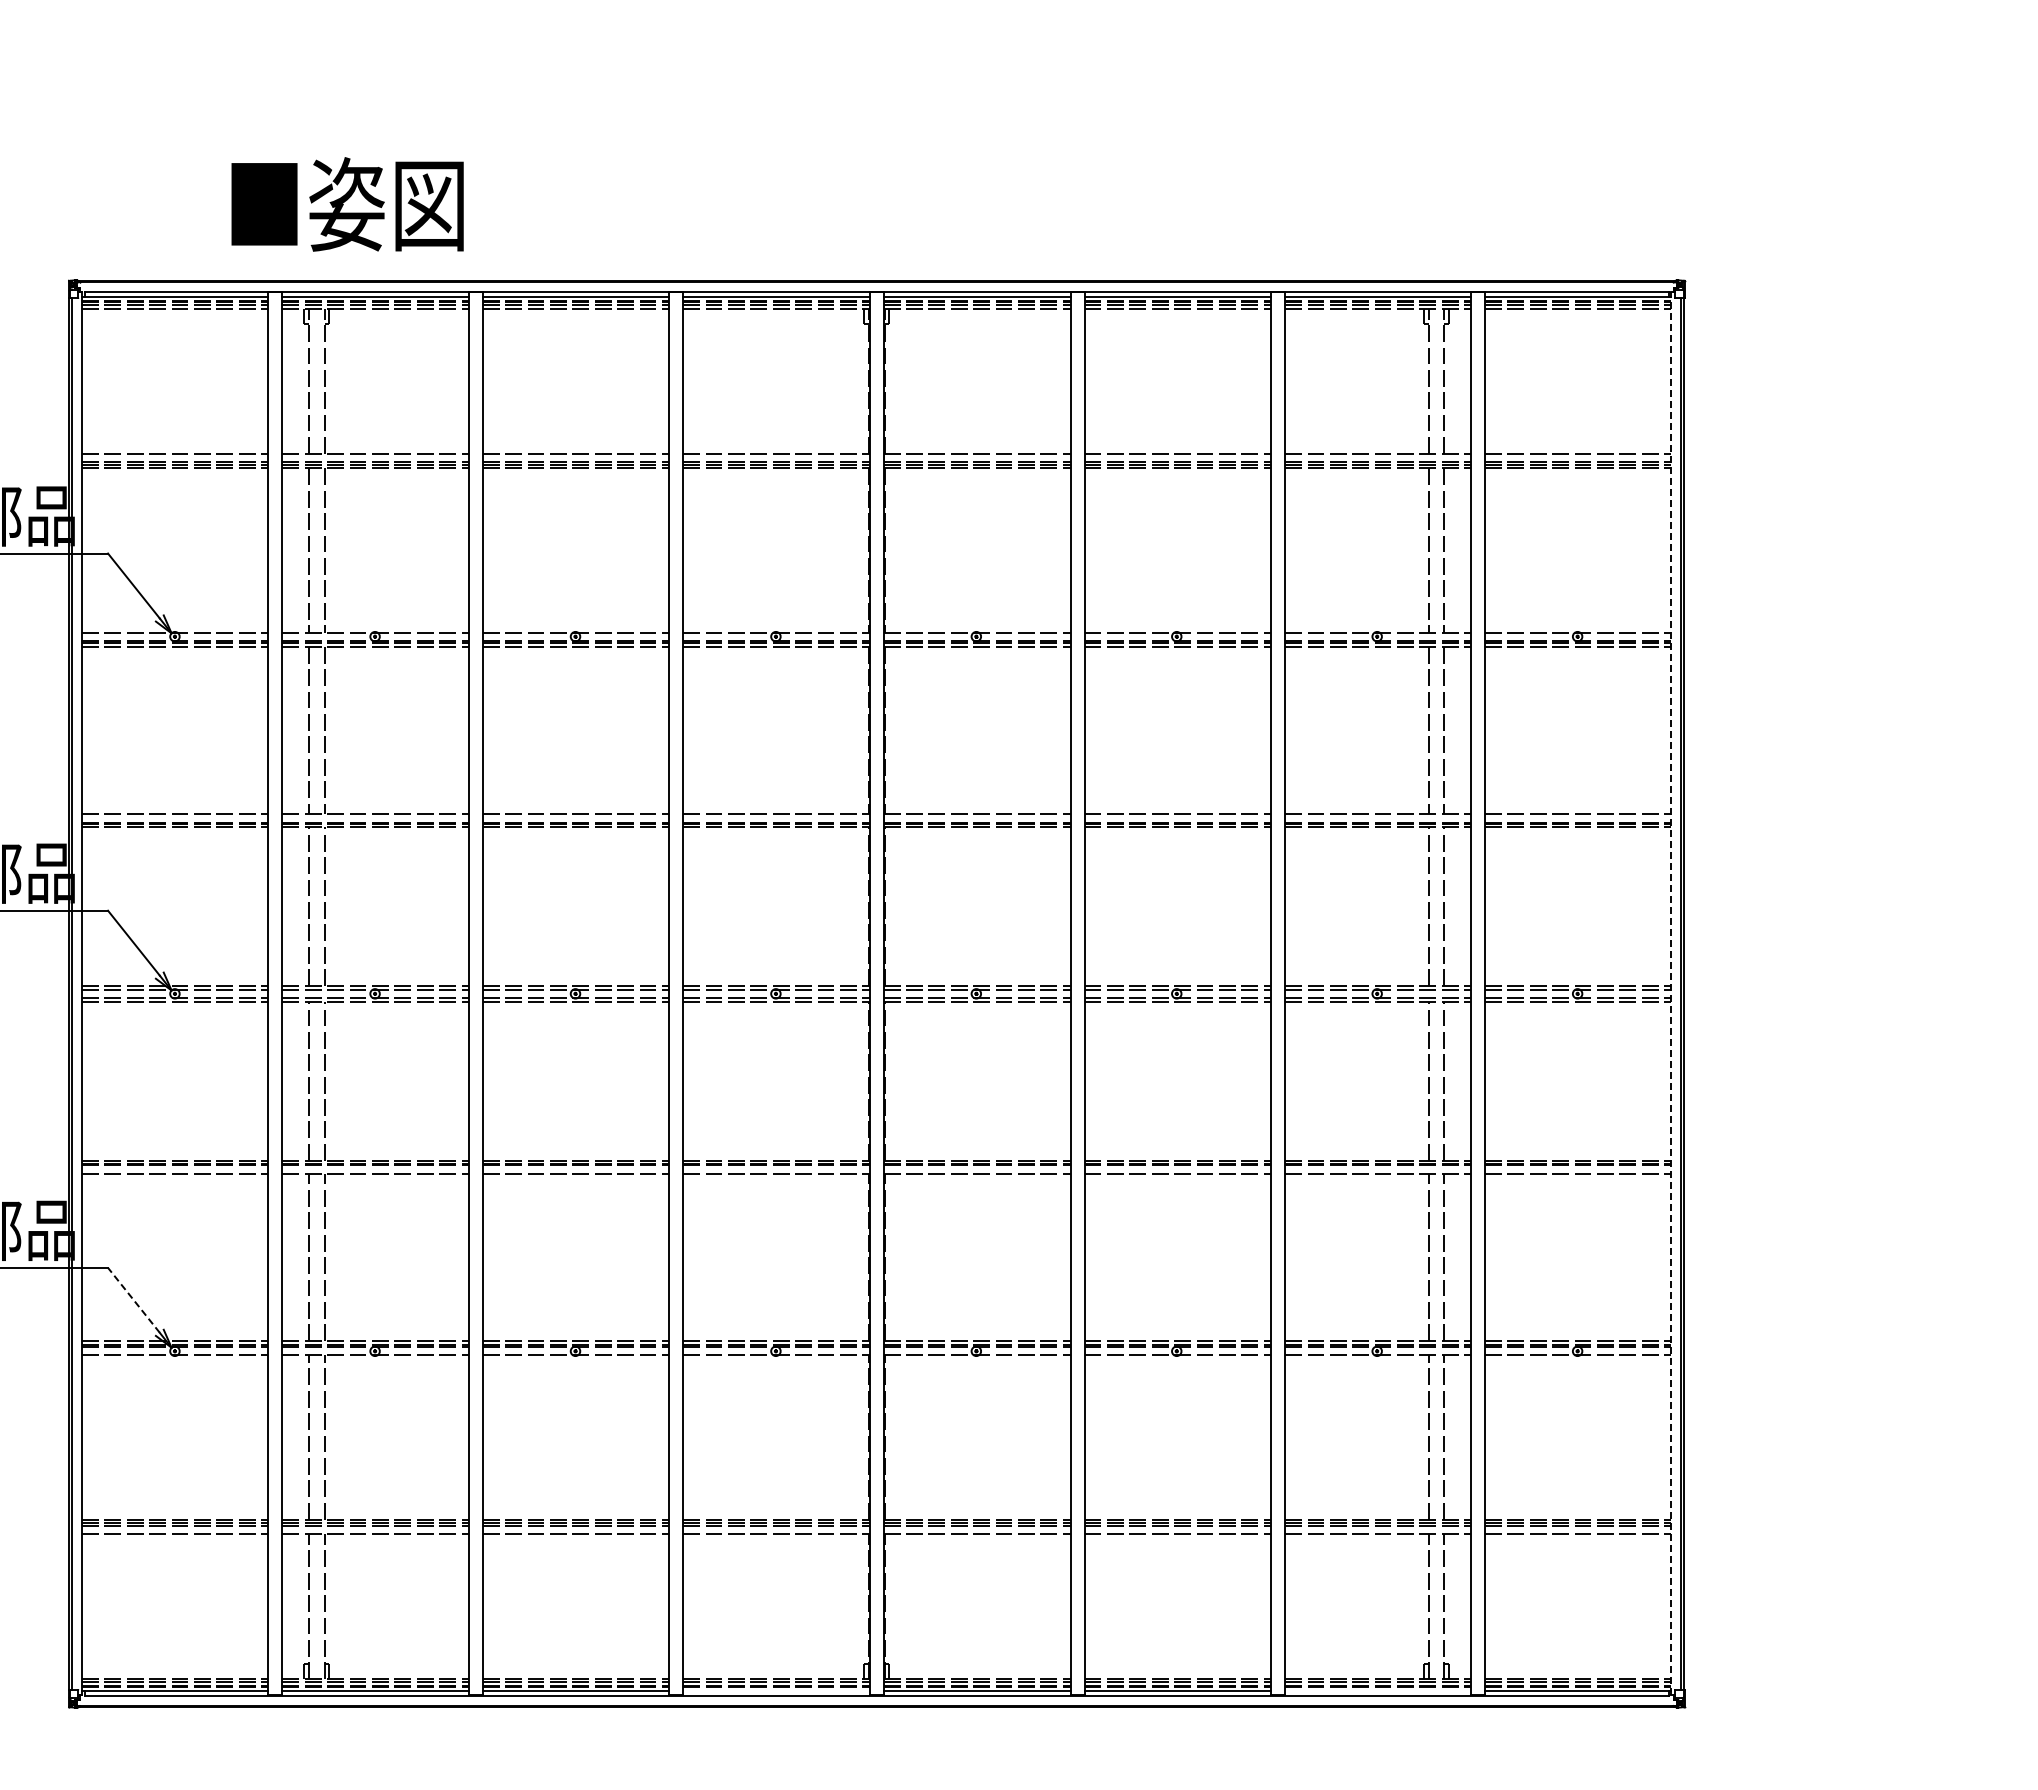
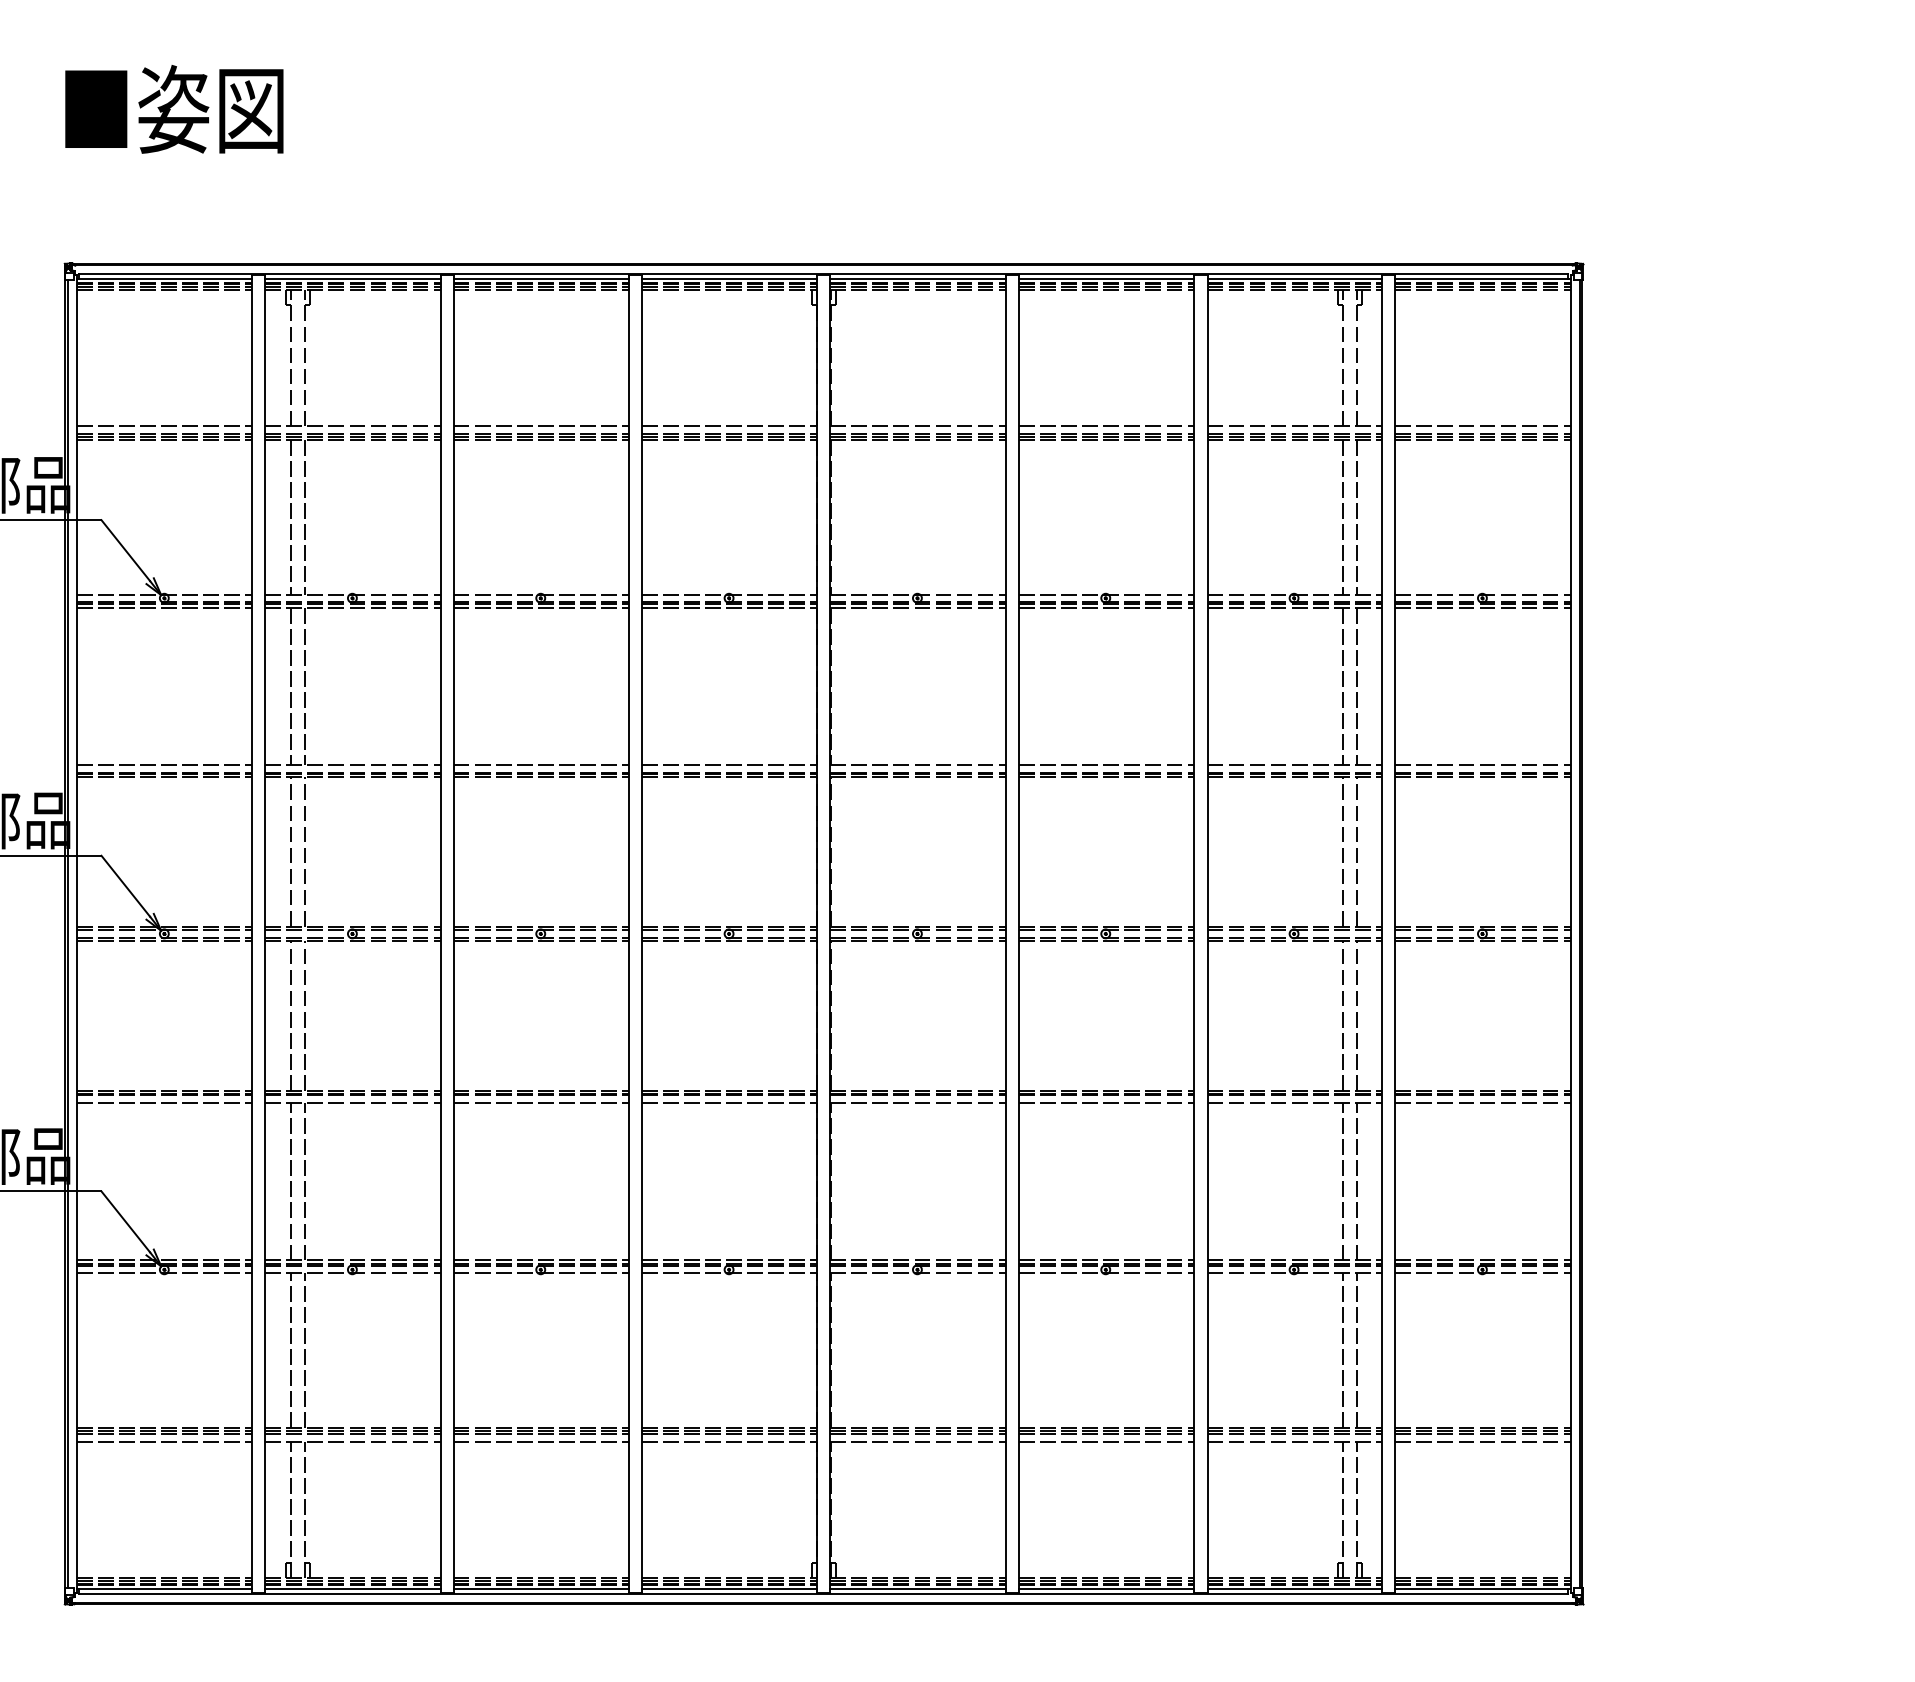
text: (347, 204) -> (174, 109), moved
line: (1671, 993) -> (1570, 933), dashed -> solid
line: (133, 1300) -> (125, 1222), dashed -> solid
line: (776, 1691) -> (729, 1589), added
line: (1377, 1691) -> (1294, 1589), added

